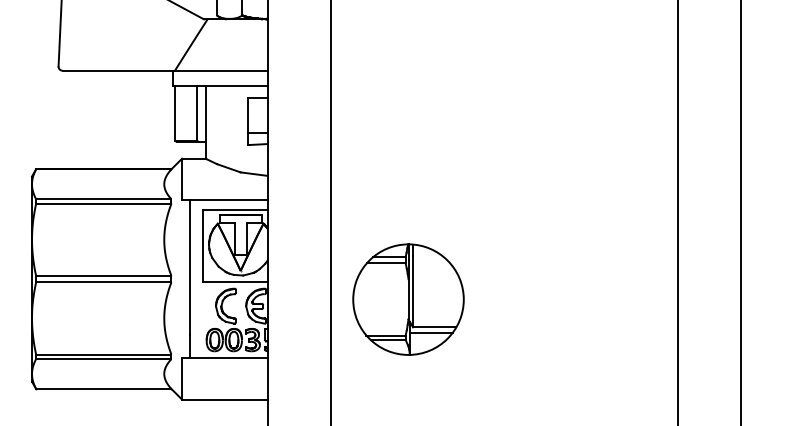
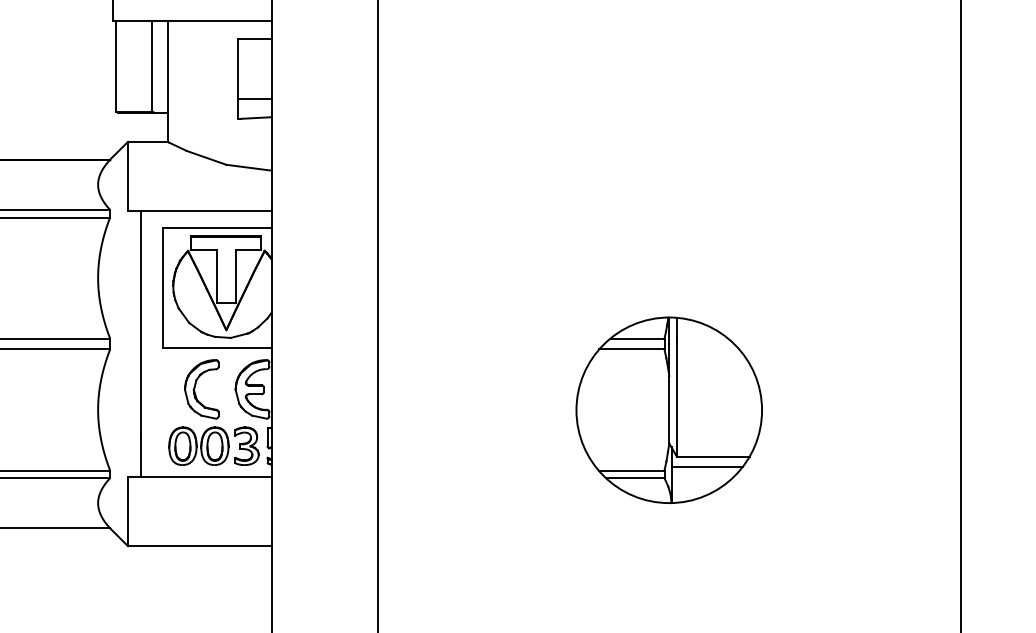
part: (408, 299) -> (669, 410), moved

